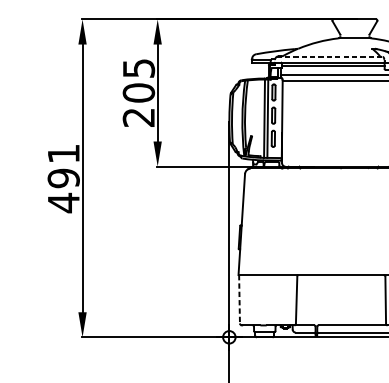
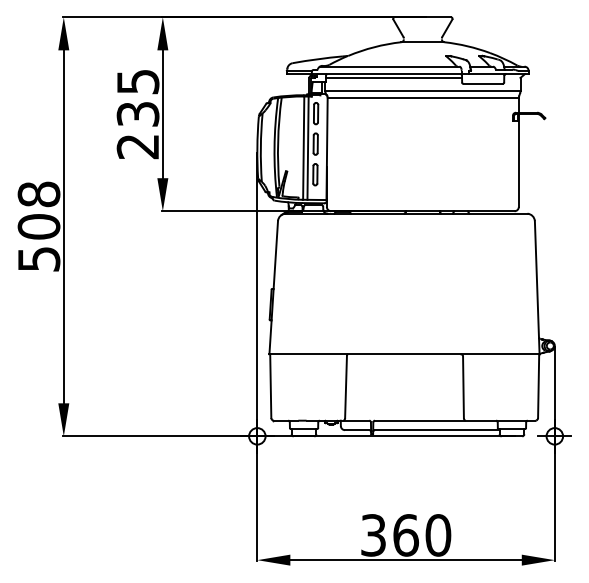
line: (329, 56) -> (389, 66), dashed -> solid
text: (138, 92) -> (137, 113), 205 -> 235
text: (63, 178) -> (38, 226), 491 -> 508
line: (239, 299) -> (270, 386), dashed -> solid

